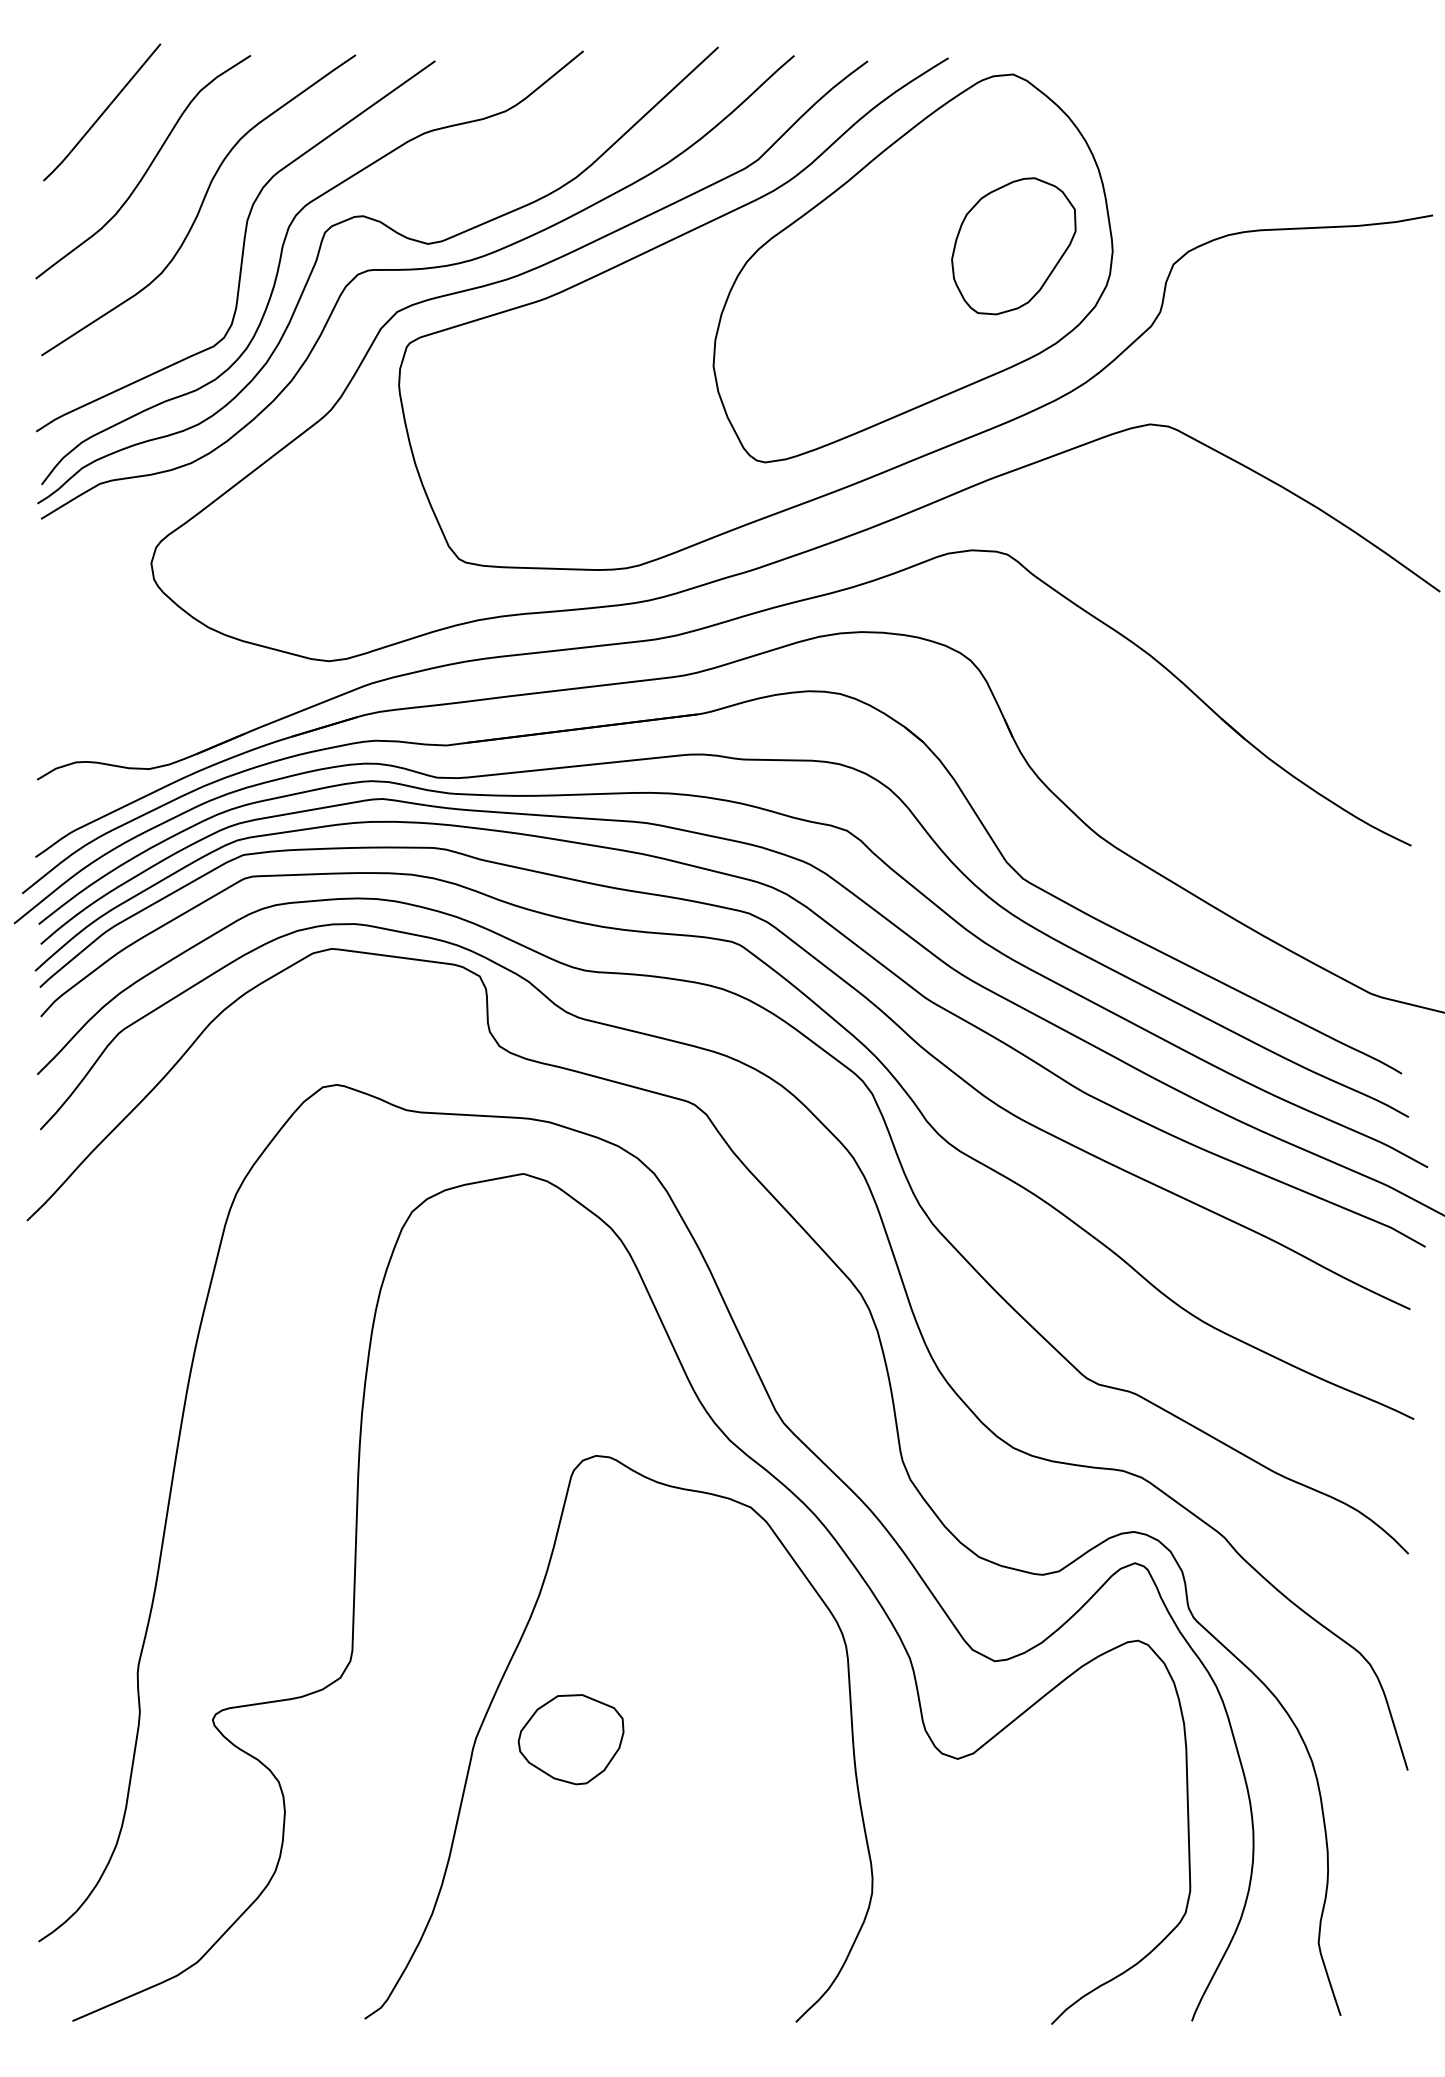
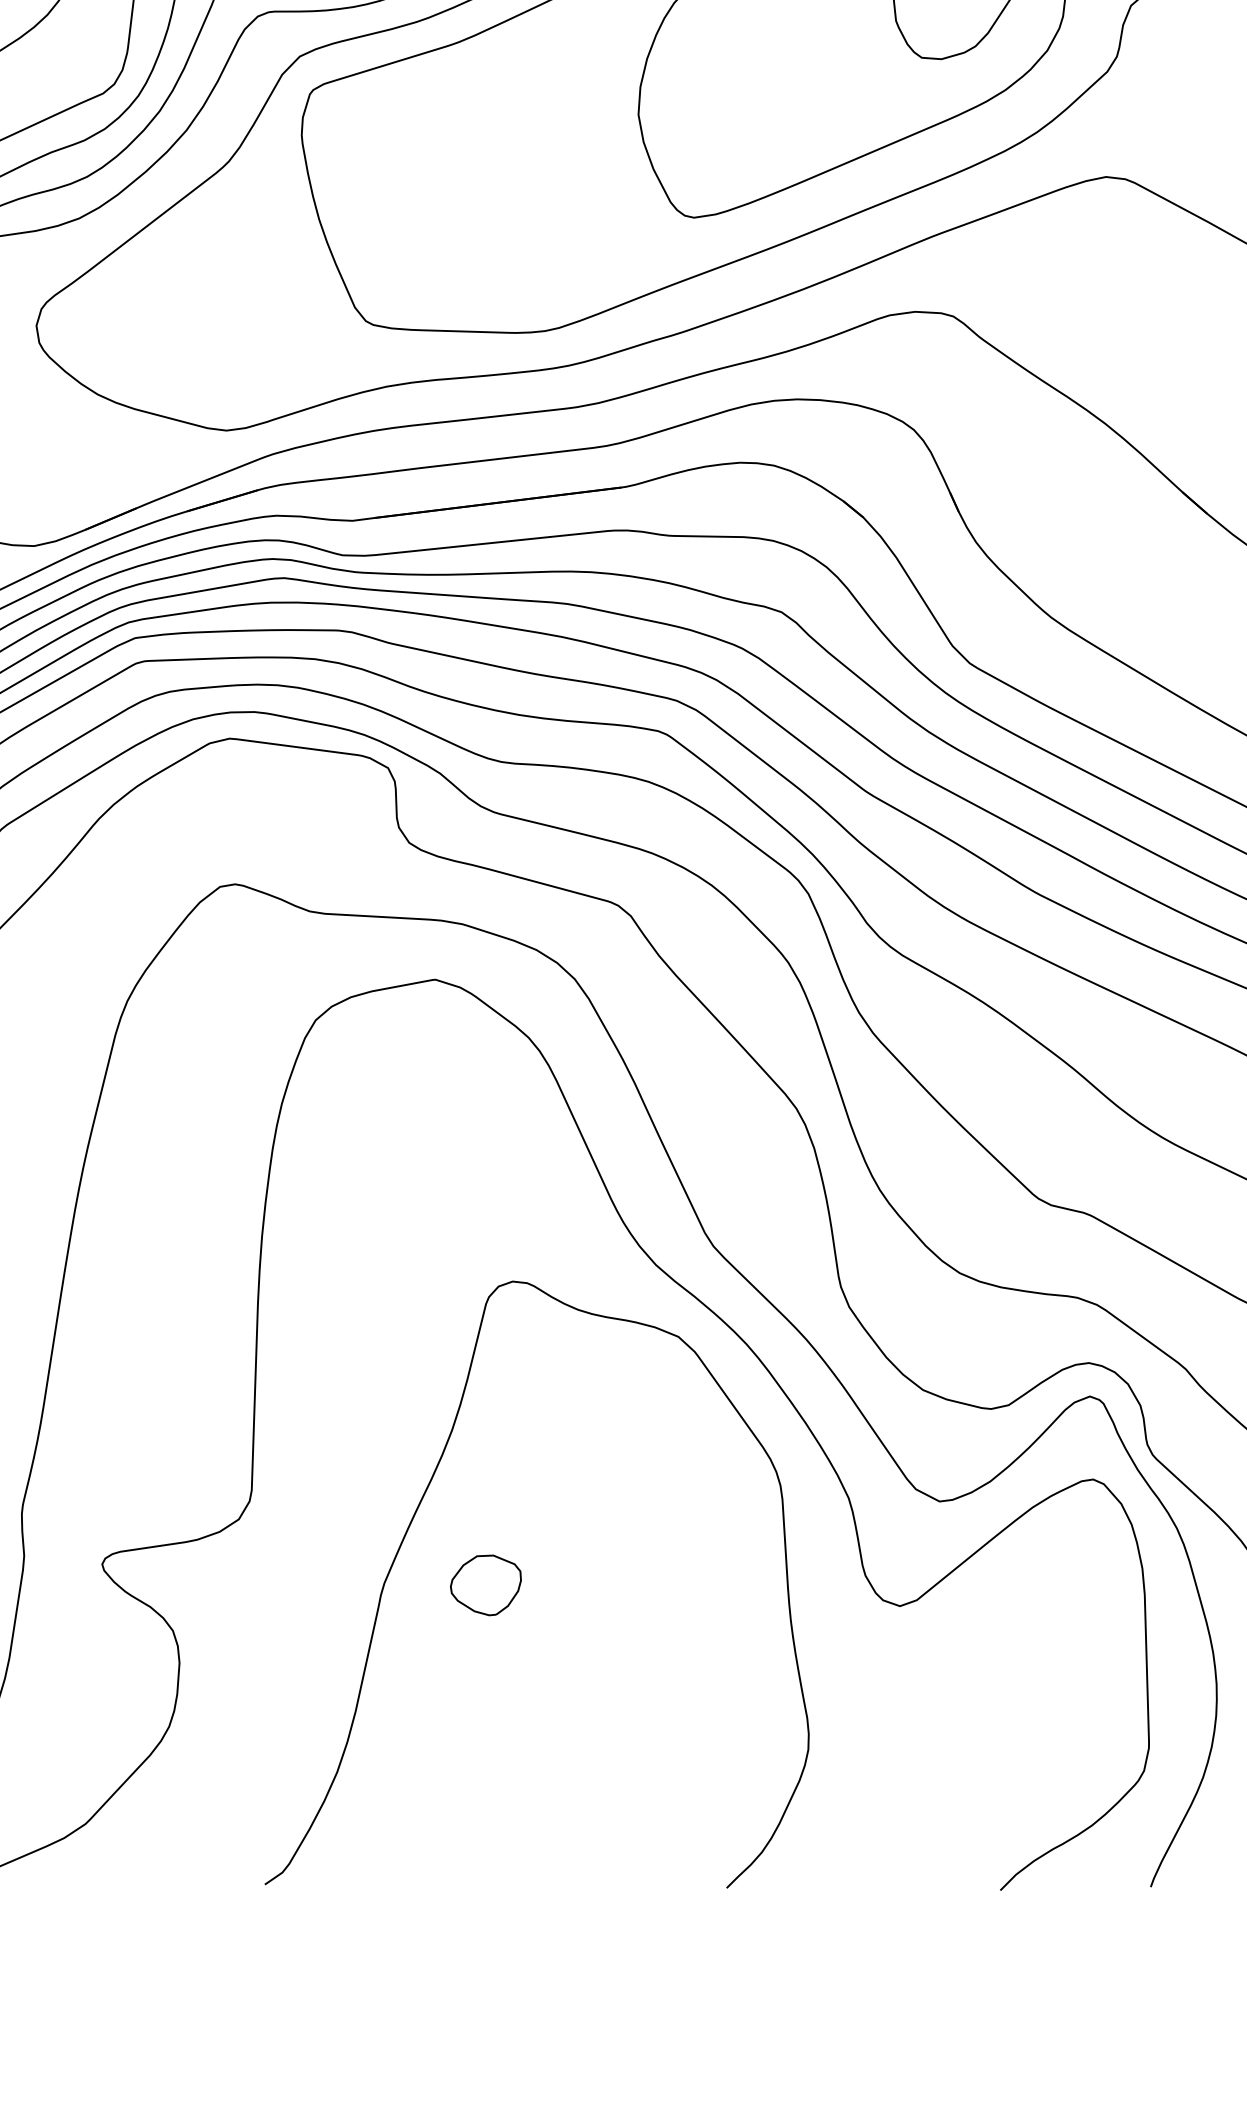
part: (570, 1739) -> (485, 1585), size x0.62

